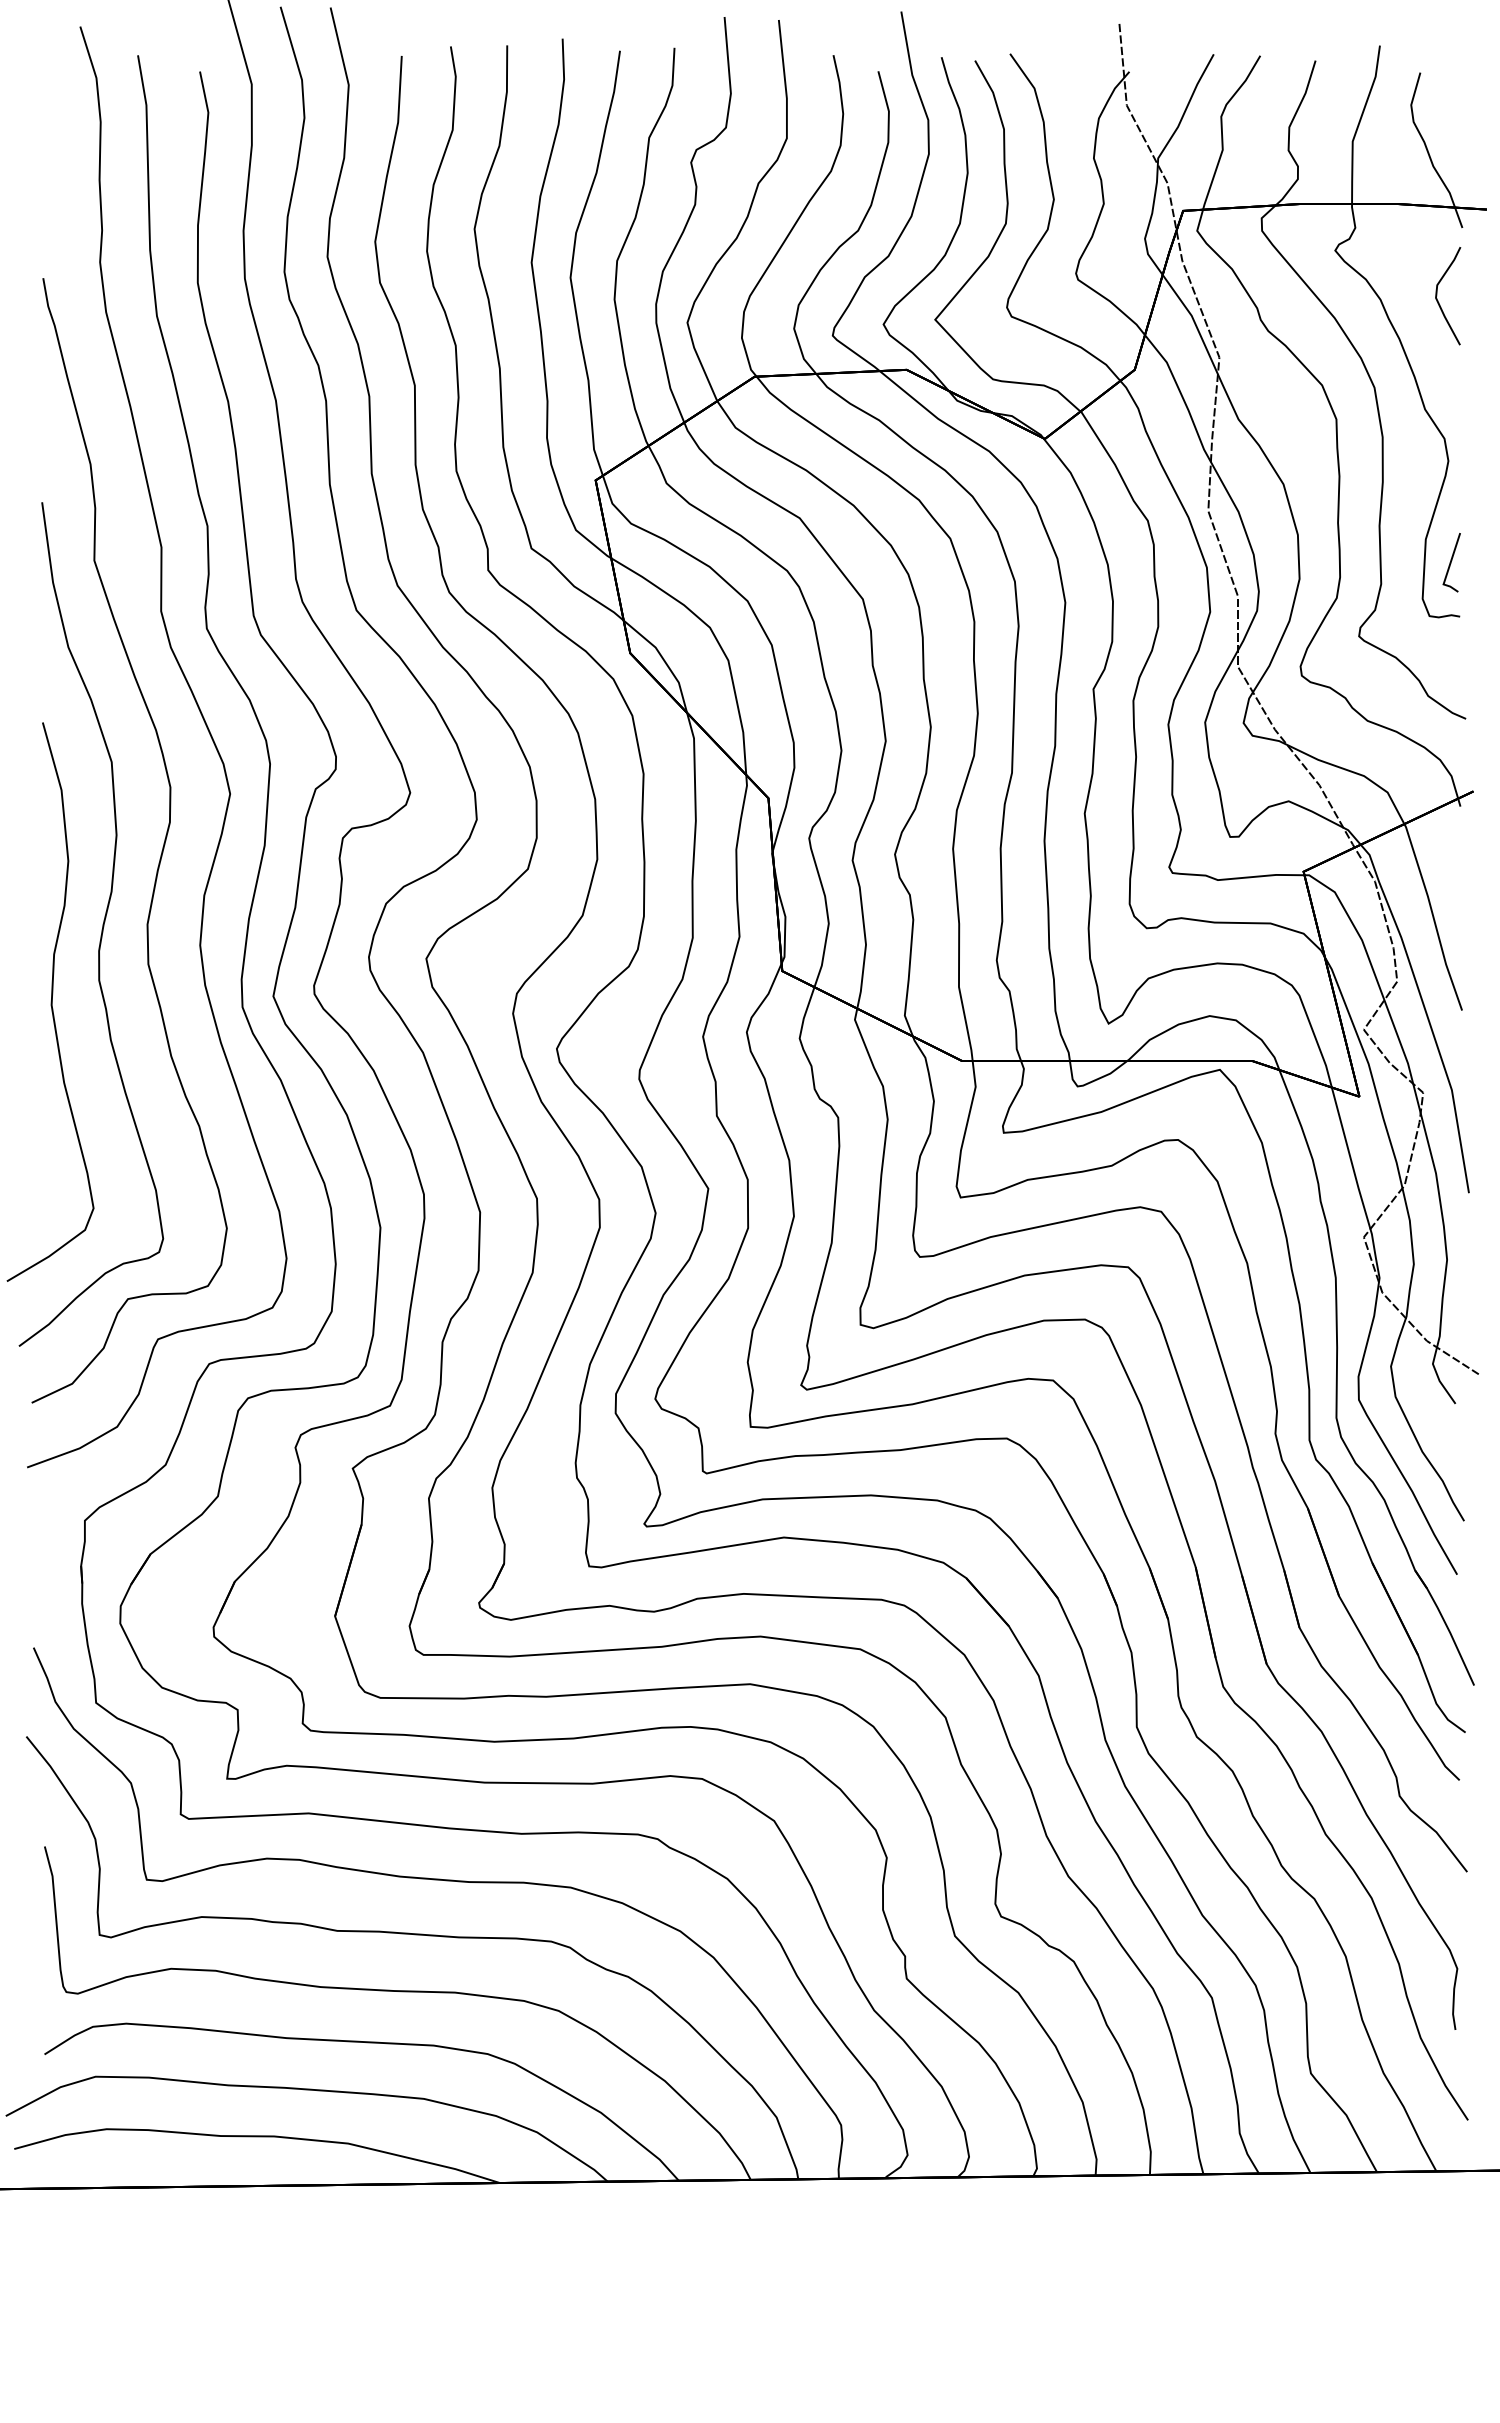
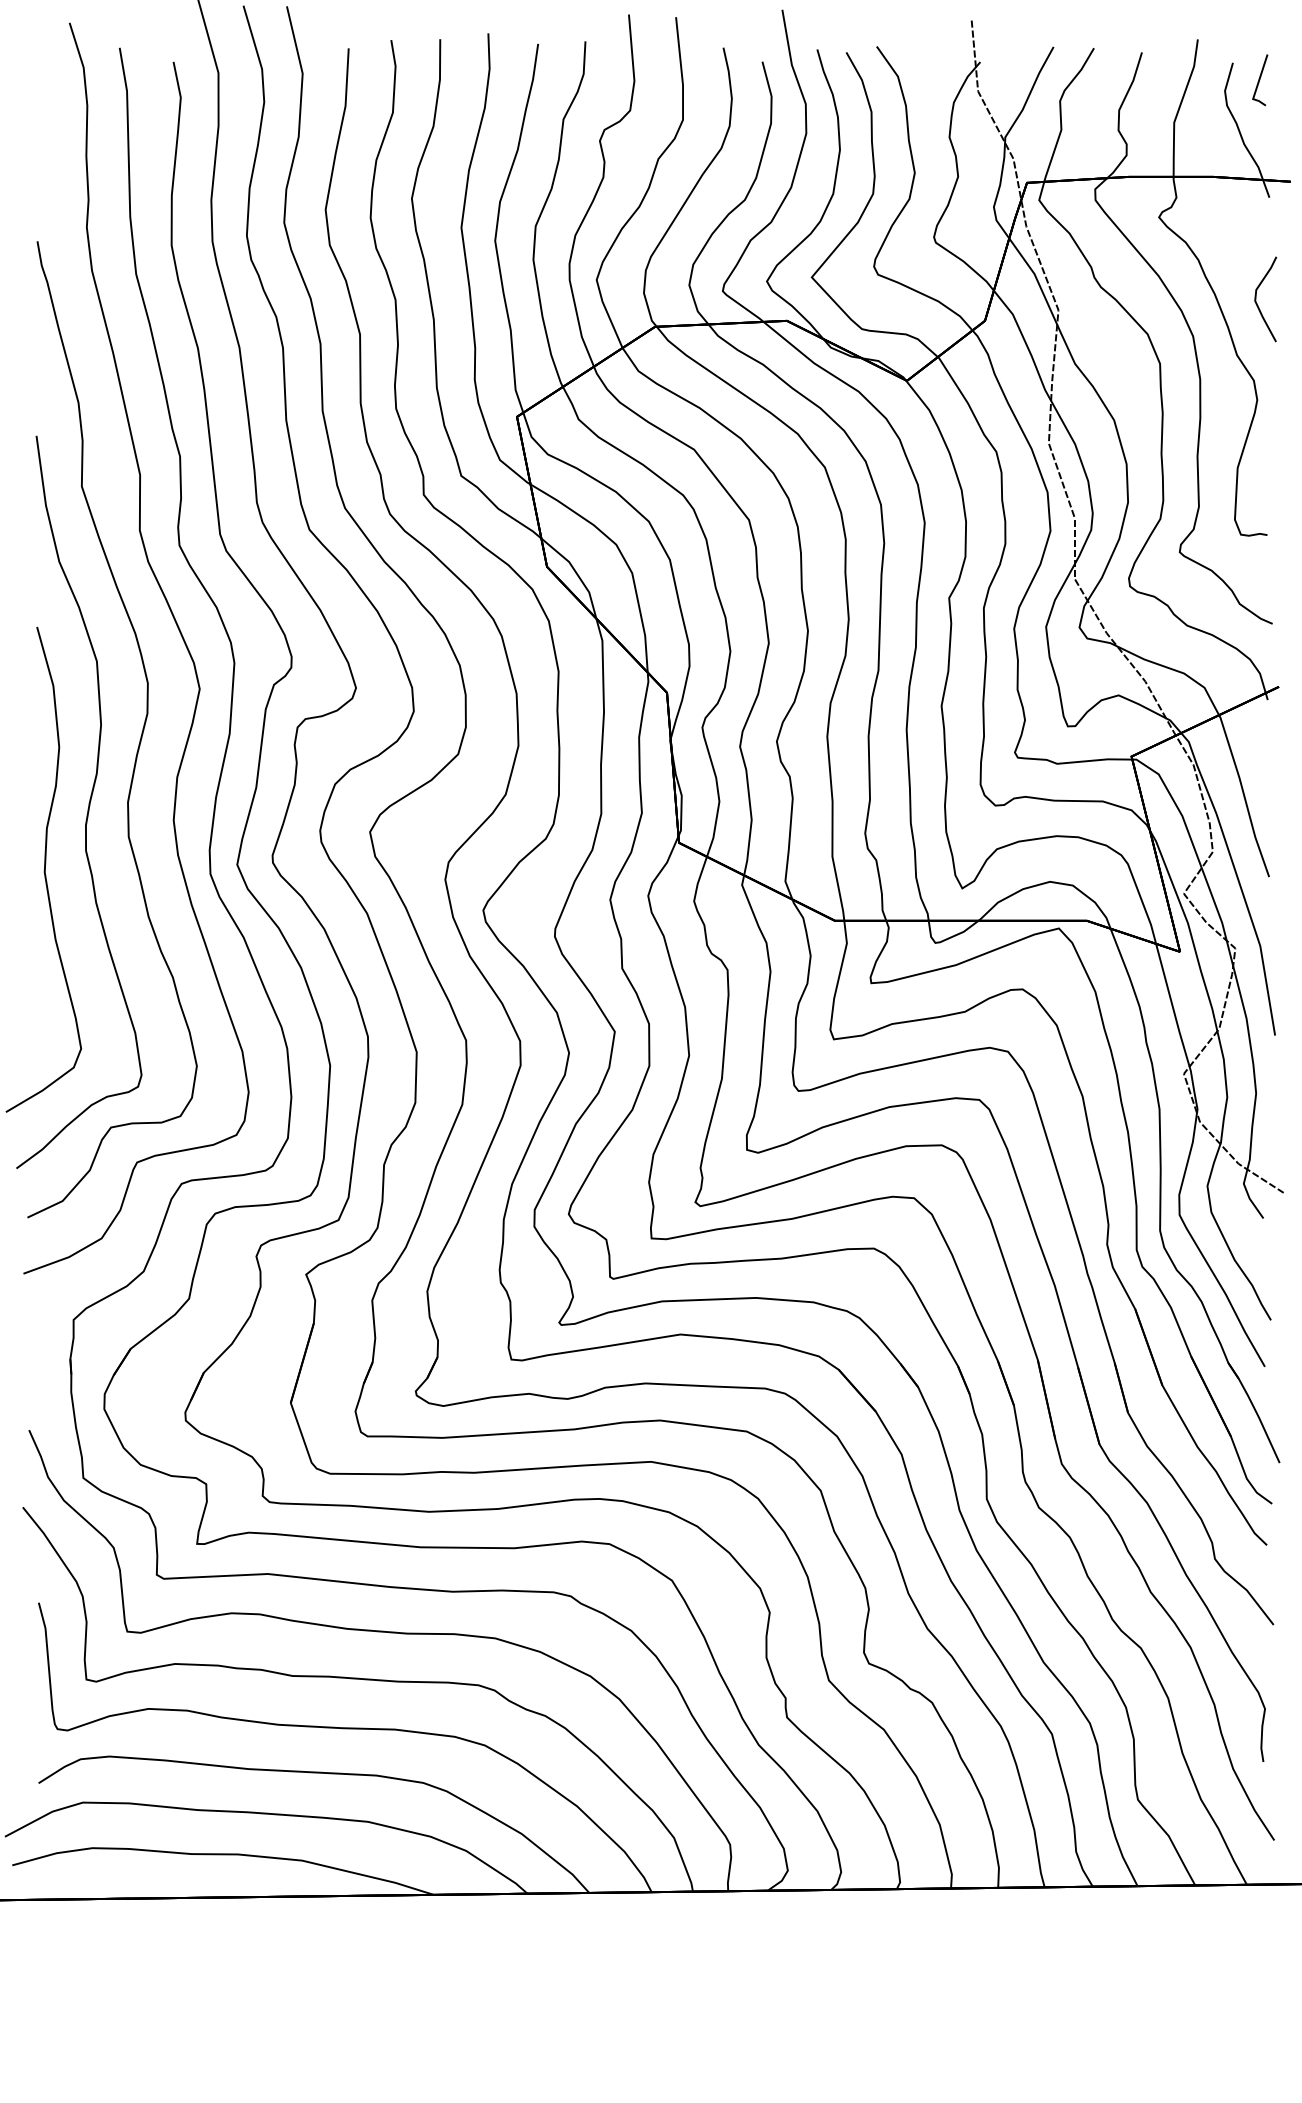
curve: (1438, 300) -> (1257, 303), moved
line: (1451, 562) -> (1259, 80), moved

